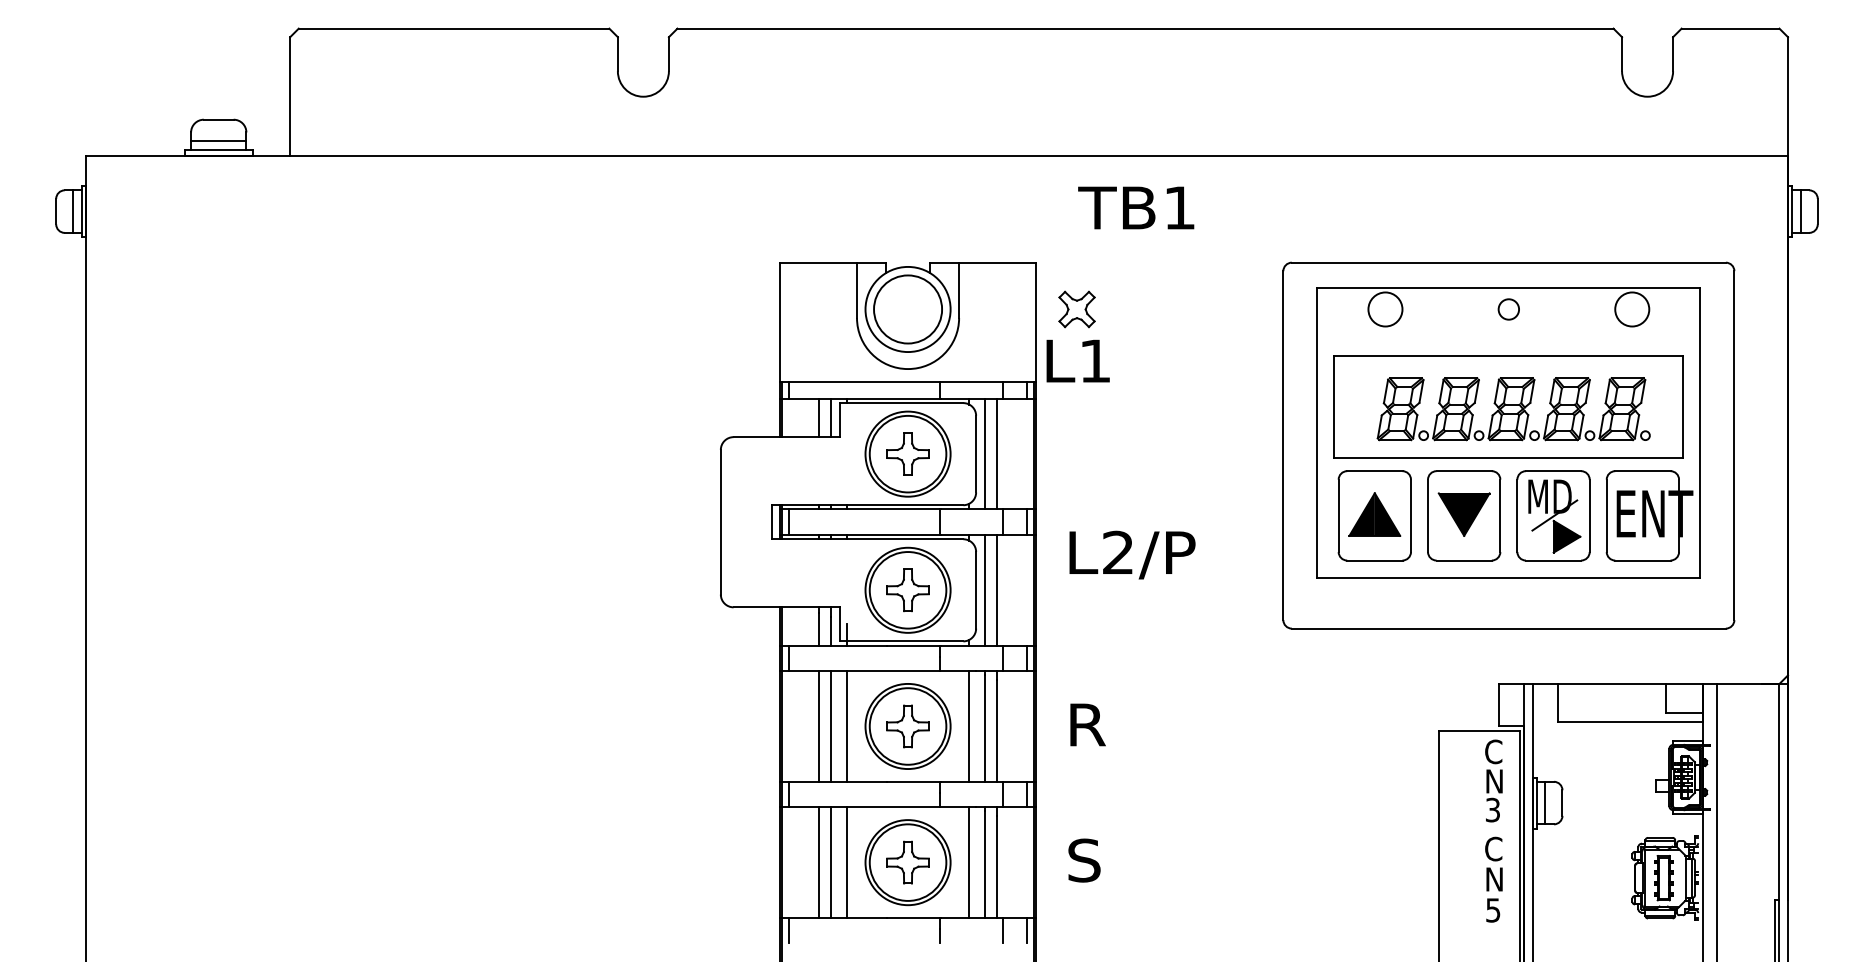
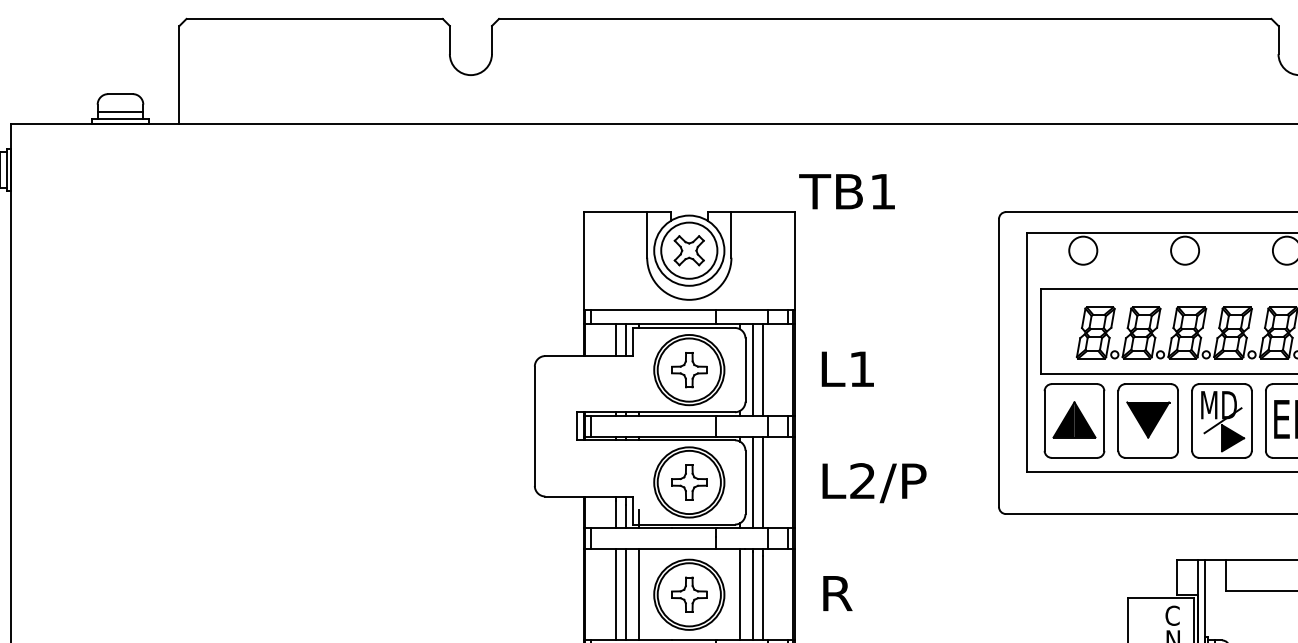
text: (1136, 207) -> (847, 191), moved
part: (1076, 309) -> (688, 250), moved
circle: (1508, 309) -> (1184, 250), size x1.67
text: (1077, 360) -> (847, 368), moved
text: (1132, 554) -> (874, 482), moved

